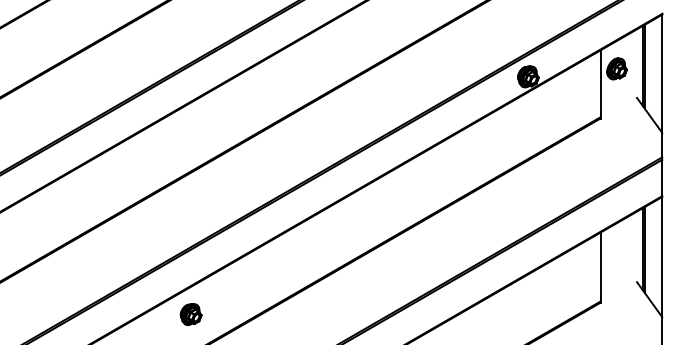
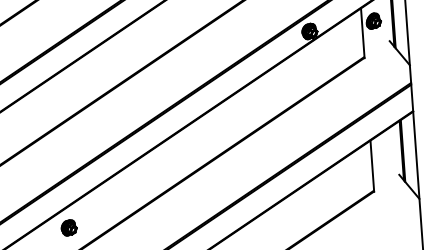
part: (190, 314) -> (68, 227), moved

